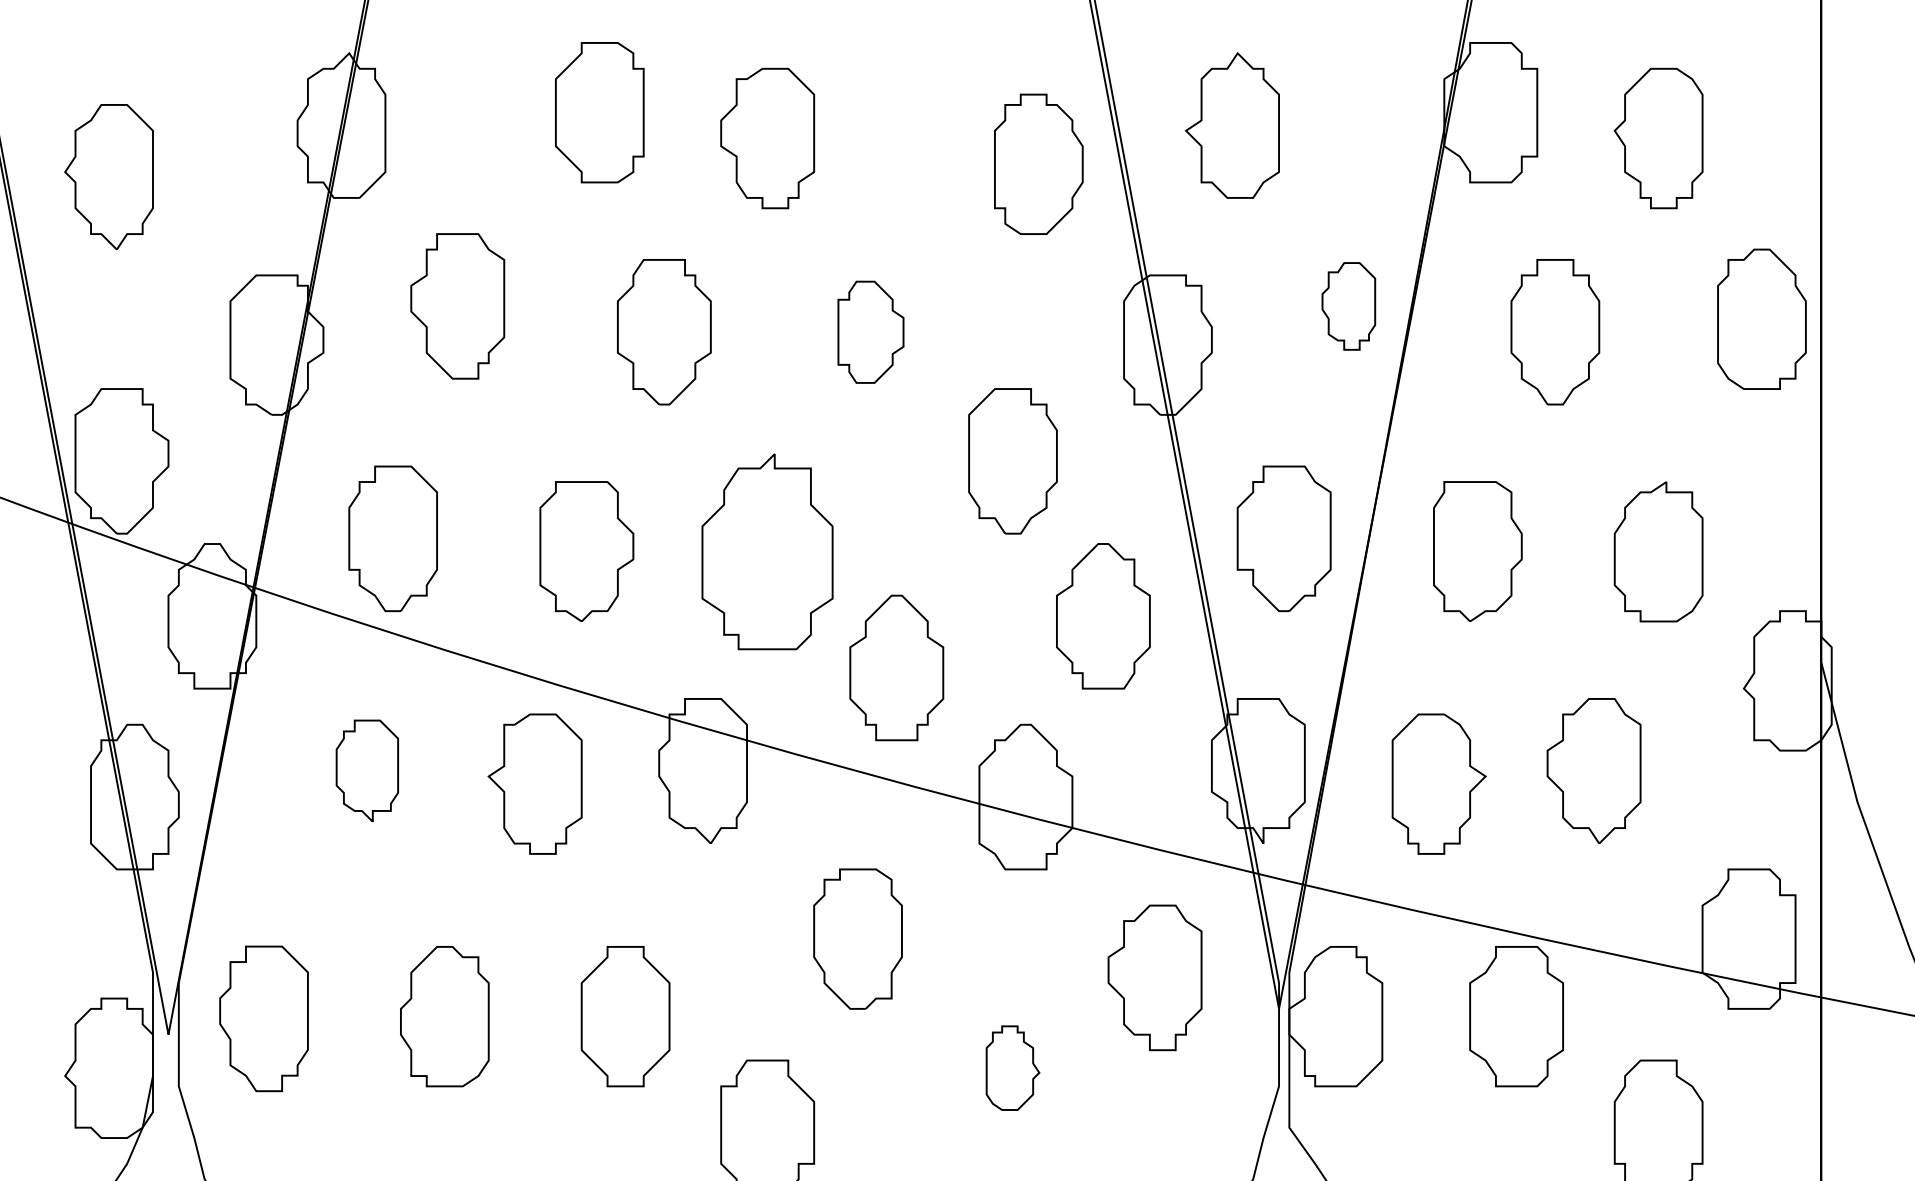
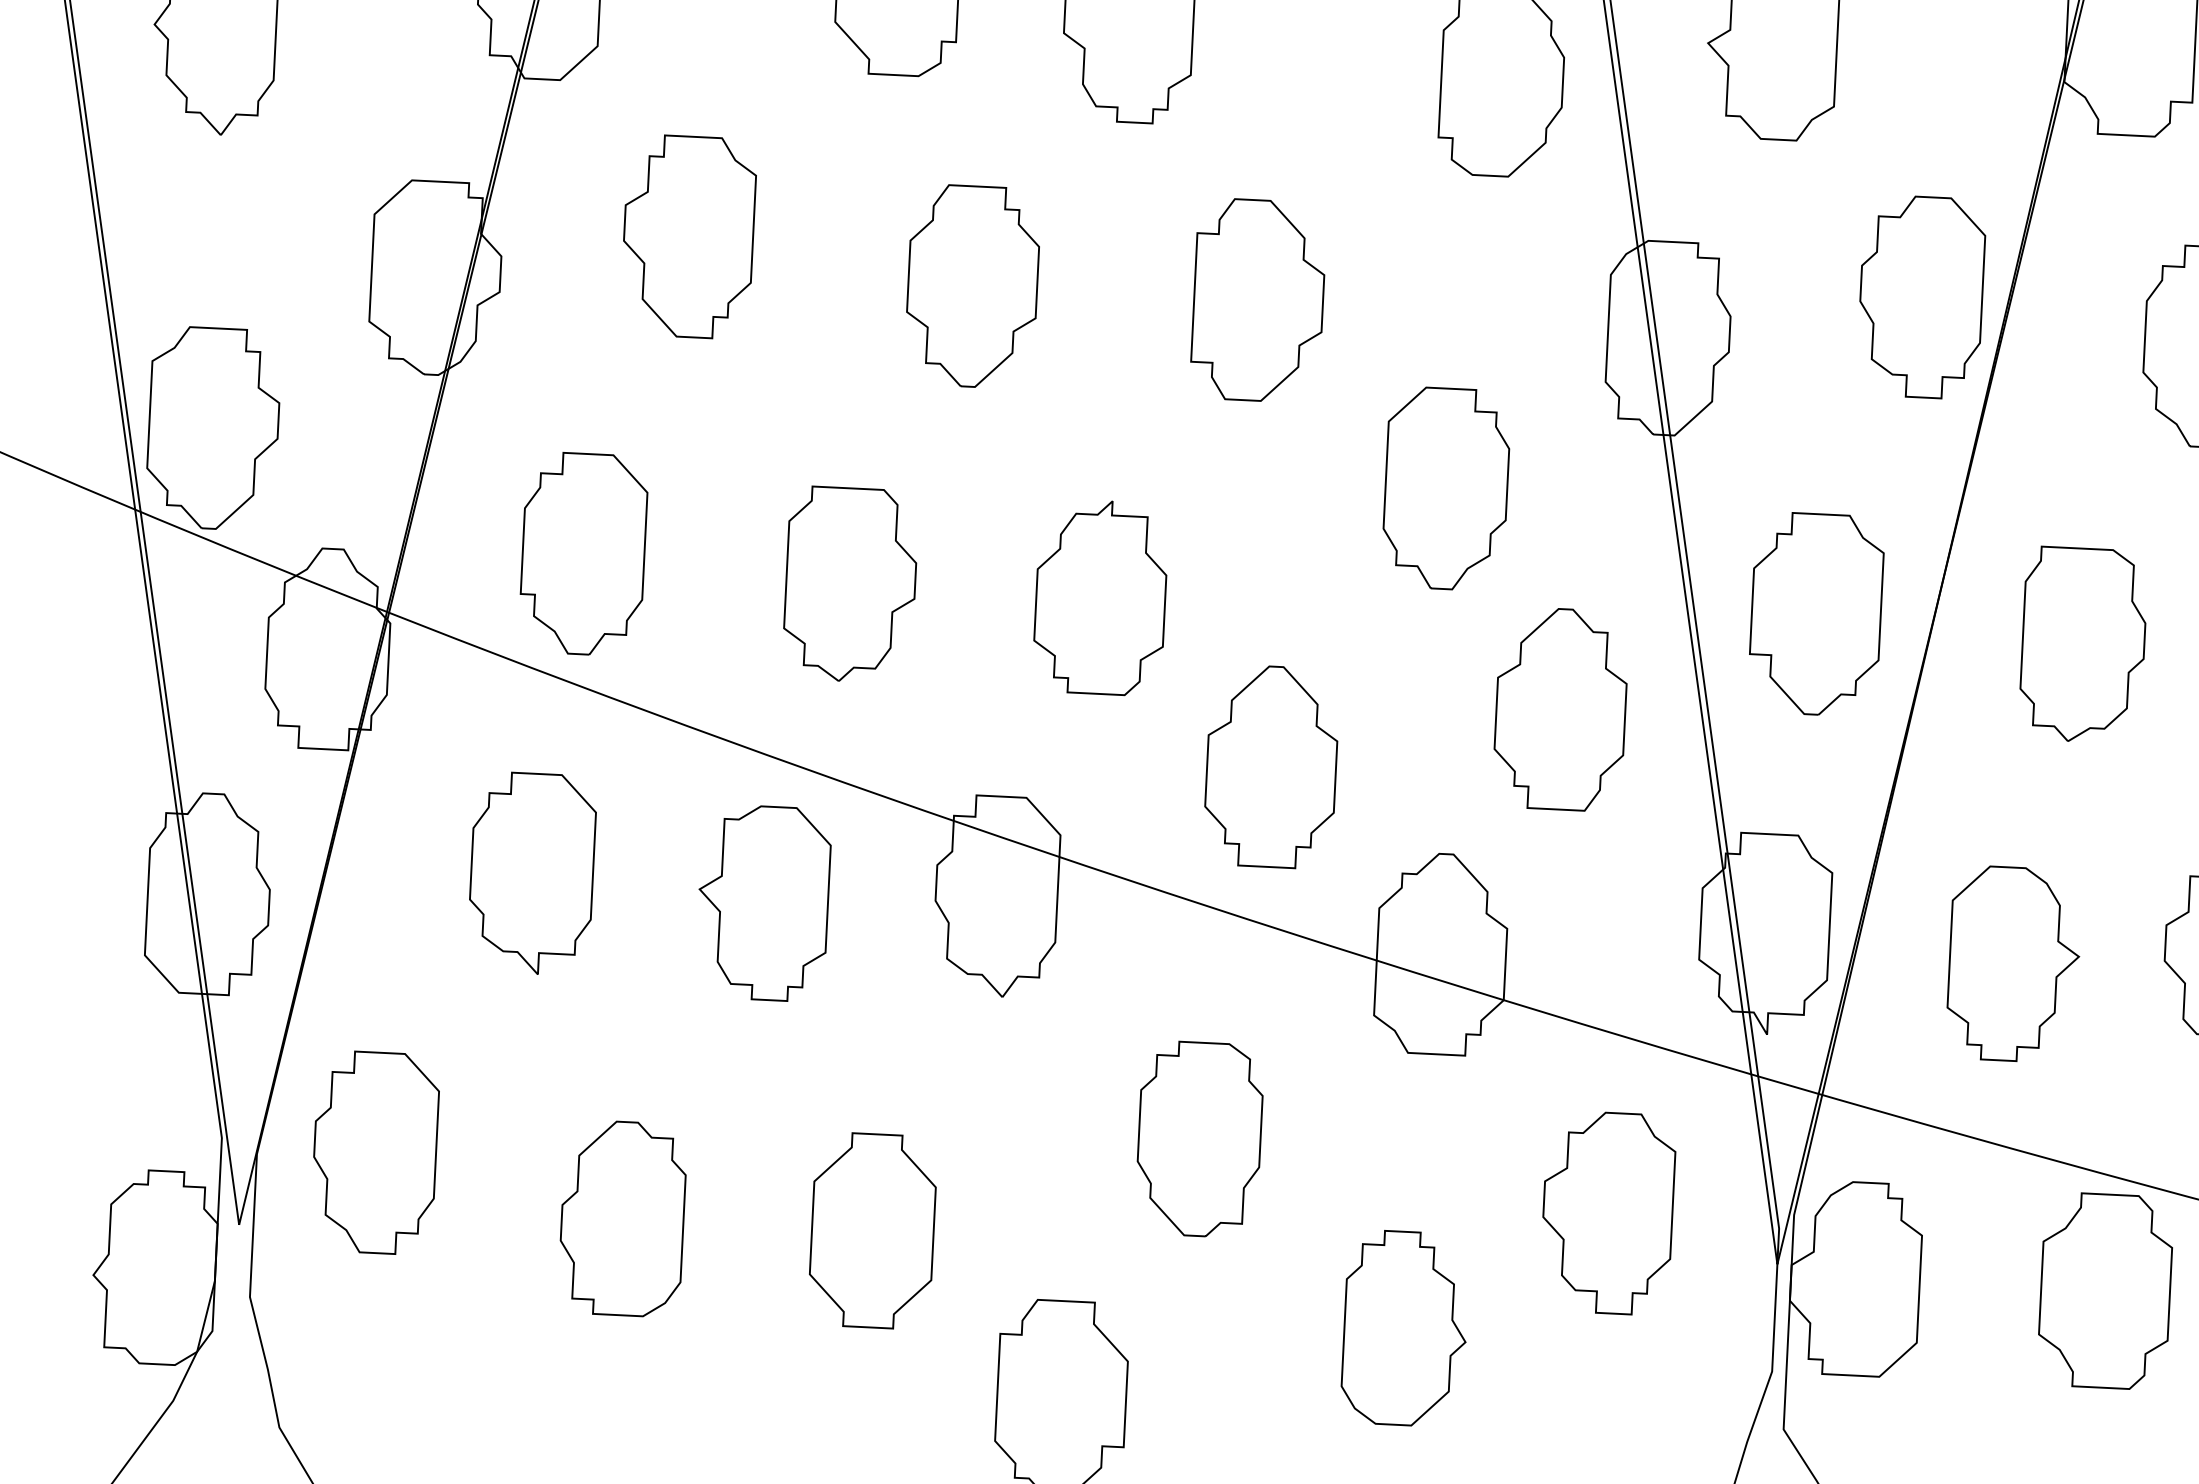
part: (1348, 306) -> (1921, 297), size x1.67
part: (870, 332) -> (1257, 300), size x1.43
part: (767, 551) -> (1100, 596), size x0.71
part: (367, 770) -> (532, 872), size x1.43
part: (263, 1018) -> (374, 1152), moved
part: (1012, 1067) -> (1404, 1327), size x1.67

